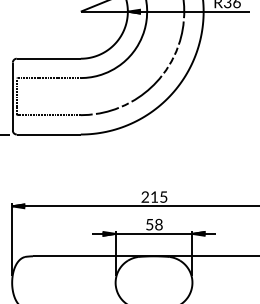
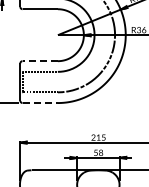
line: (49, 59) -> (40, 61), solid -> dashed
line: (49, 135) -> (40, 103), solid -> dashed

